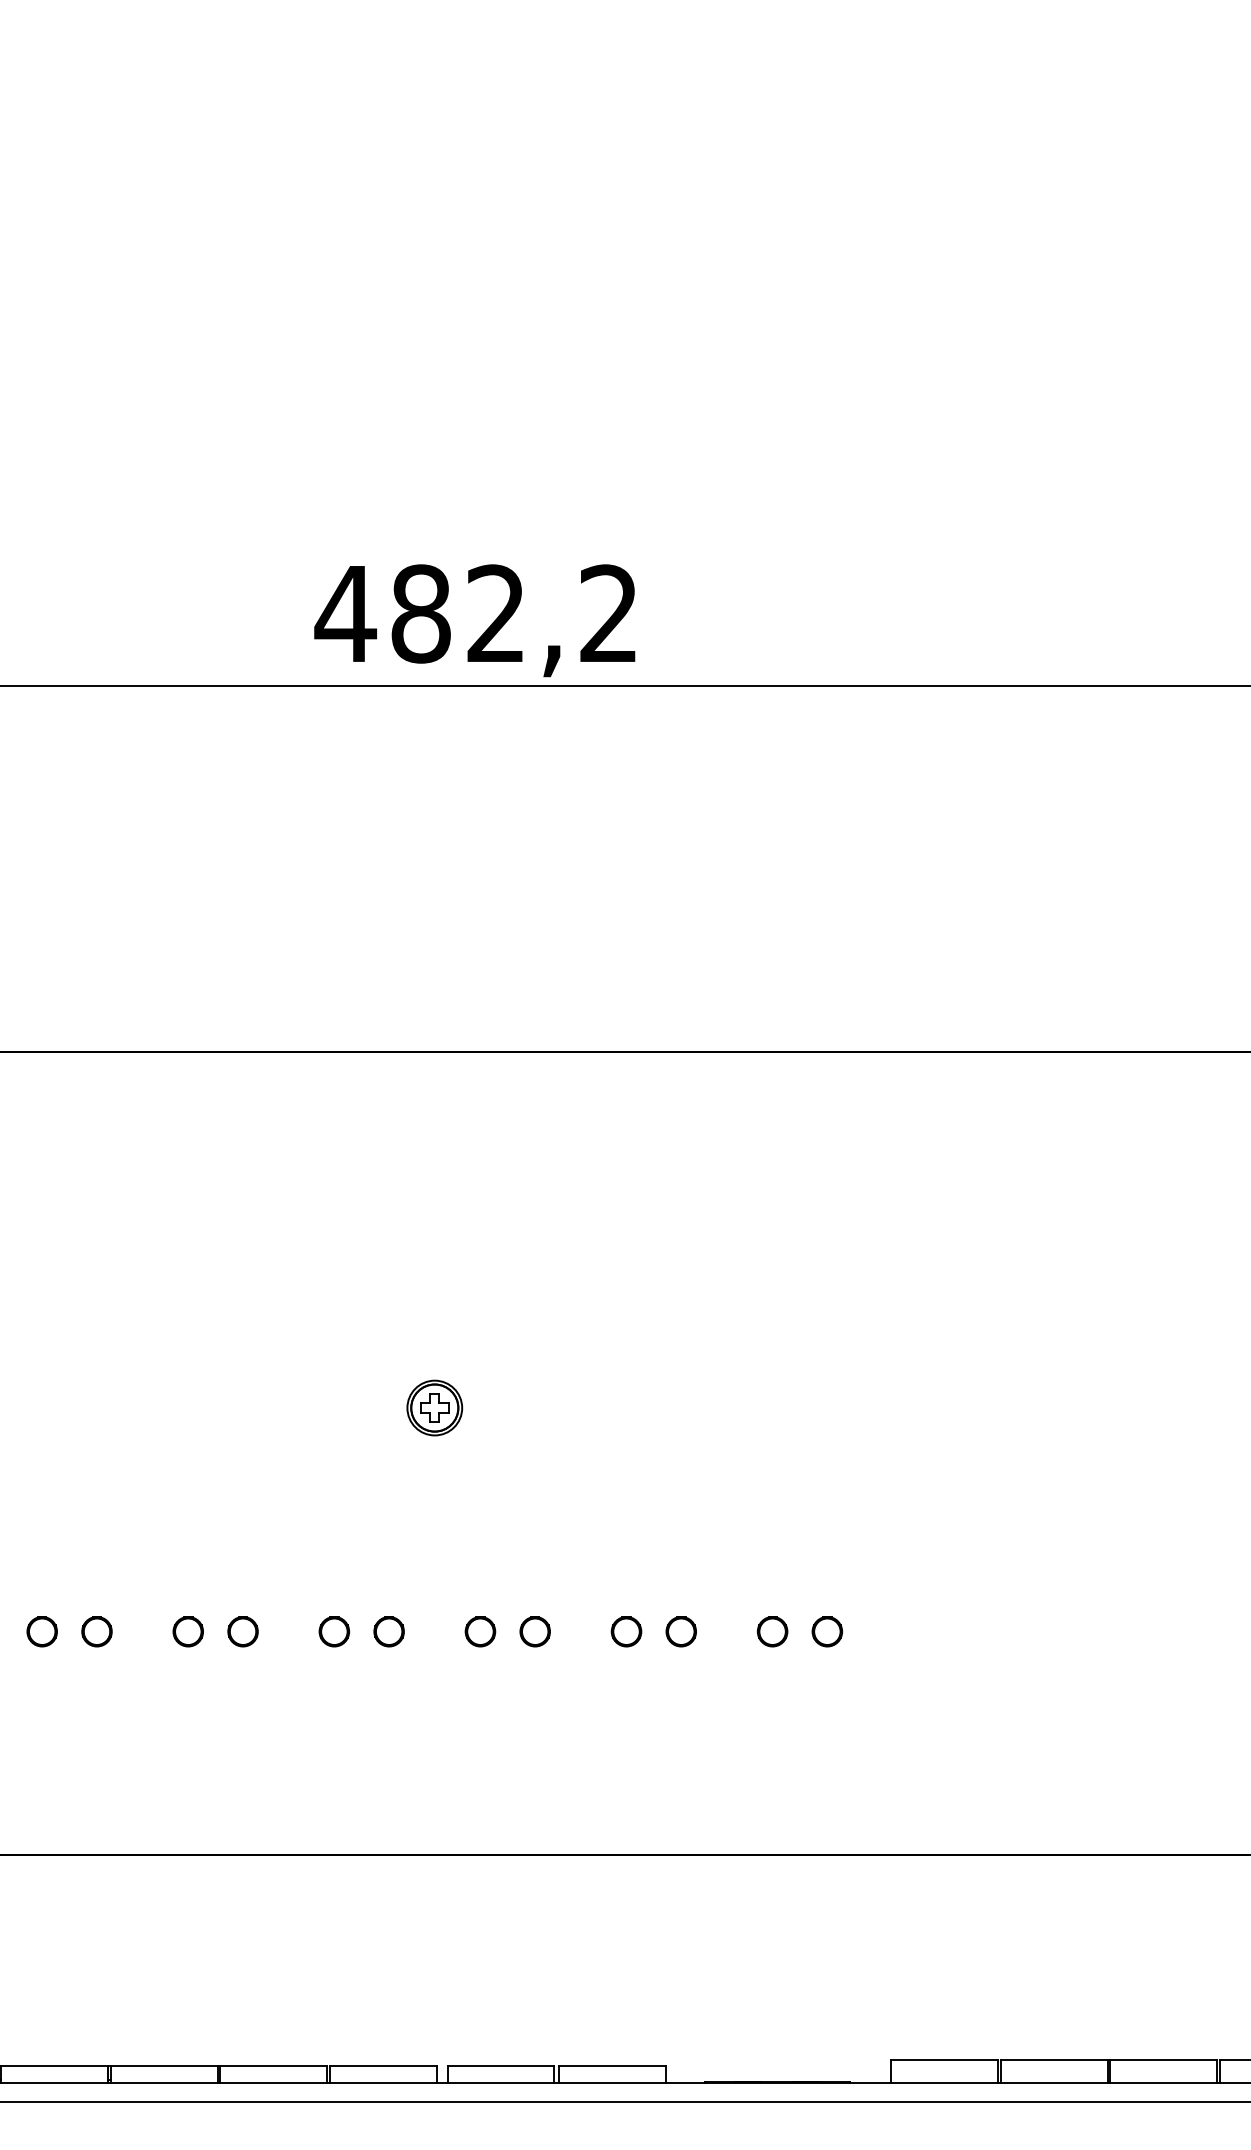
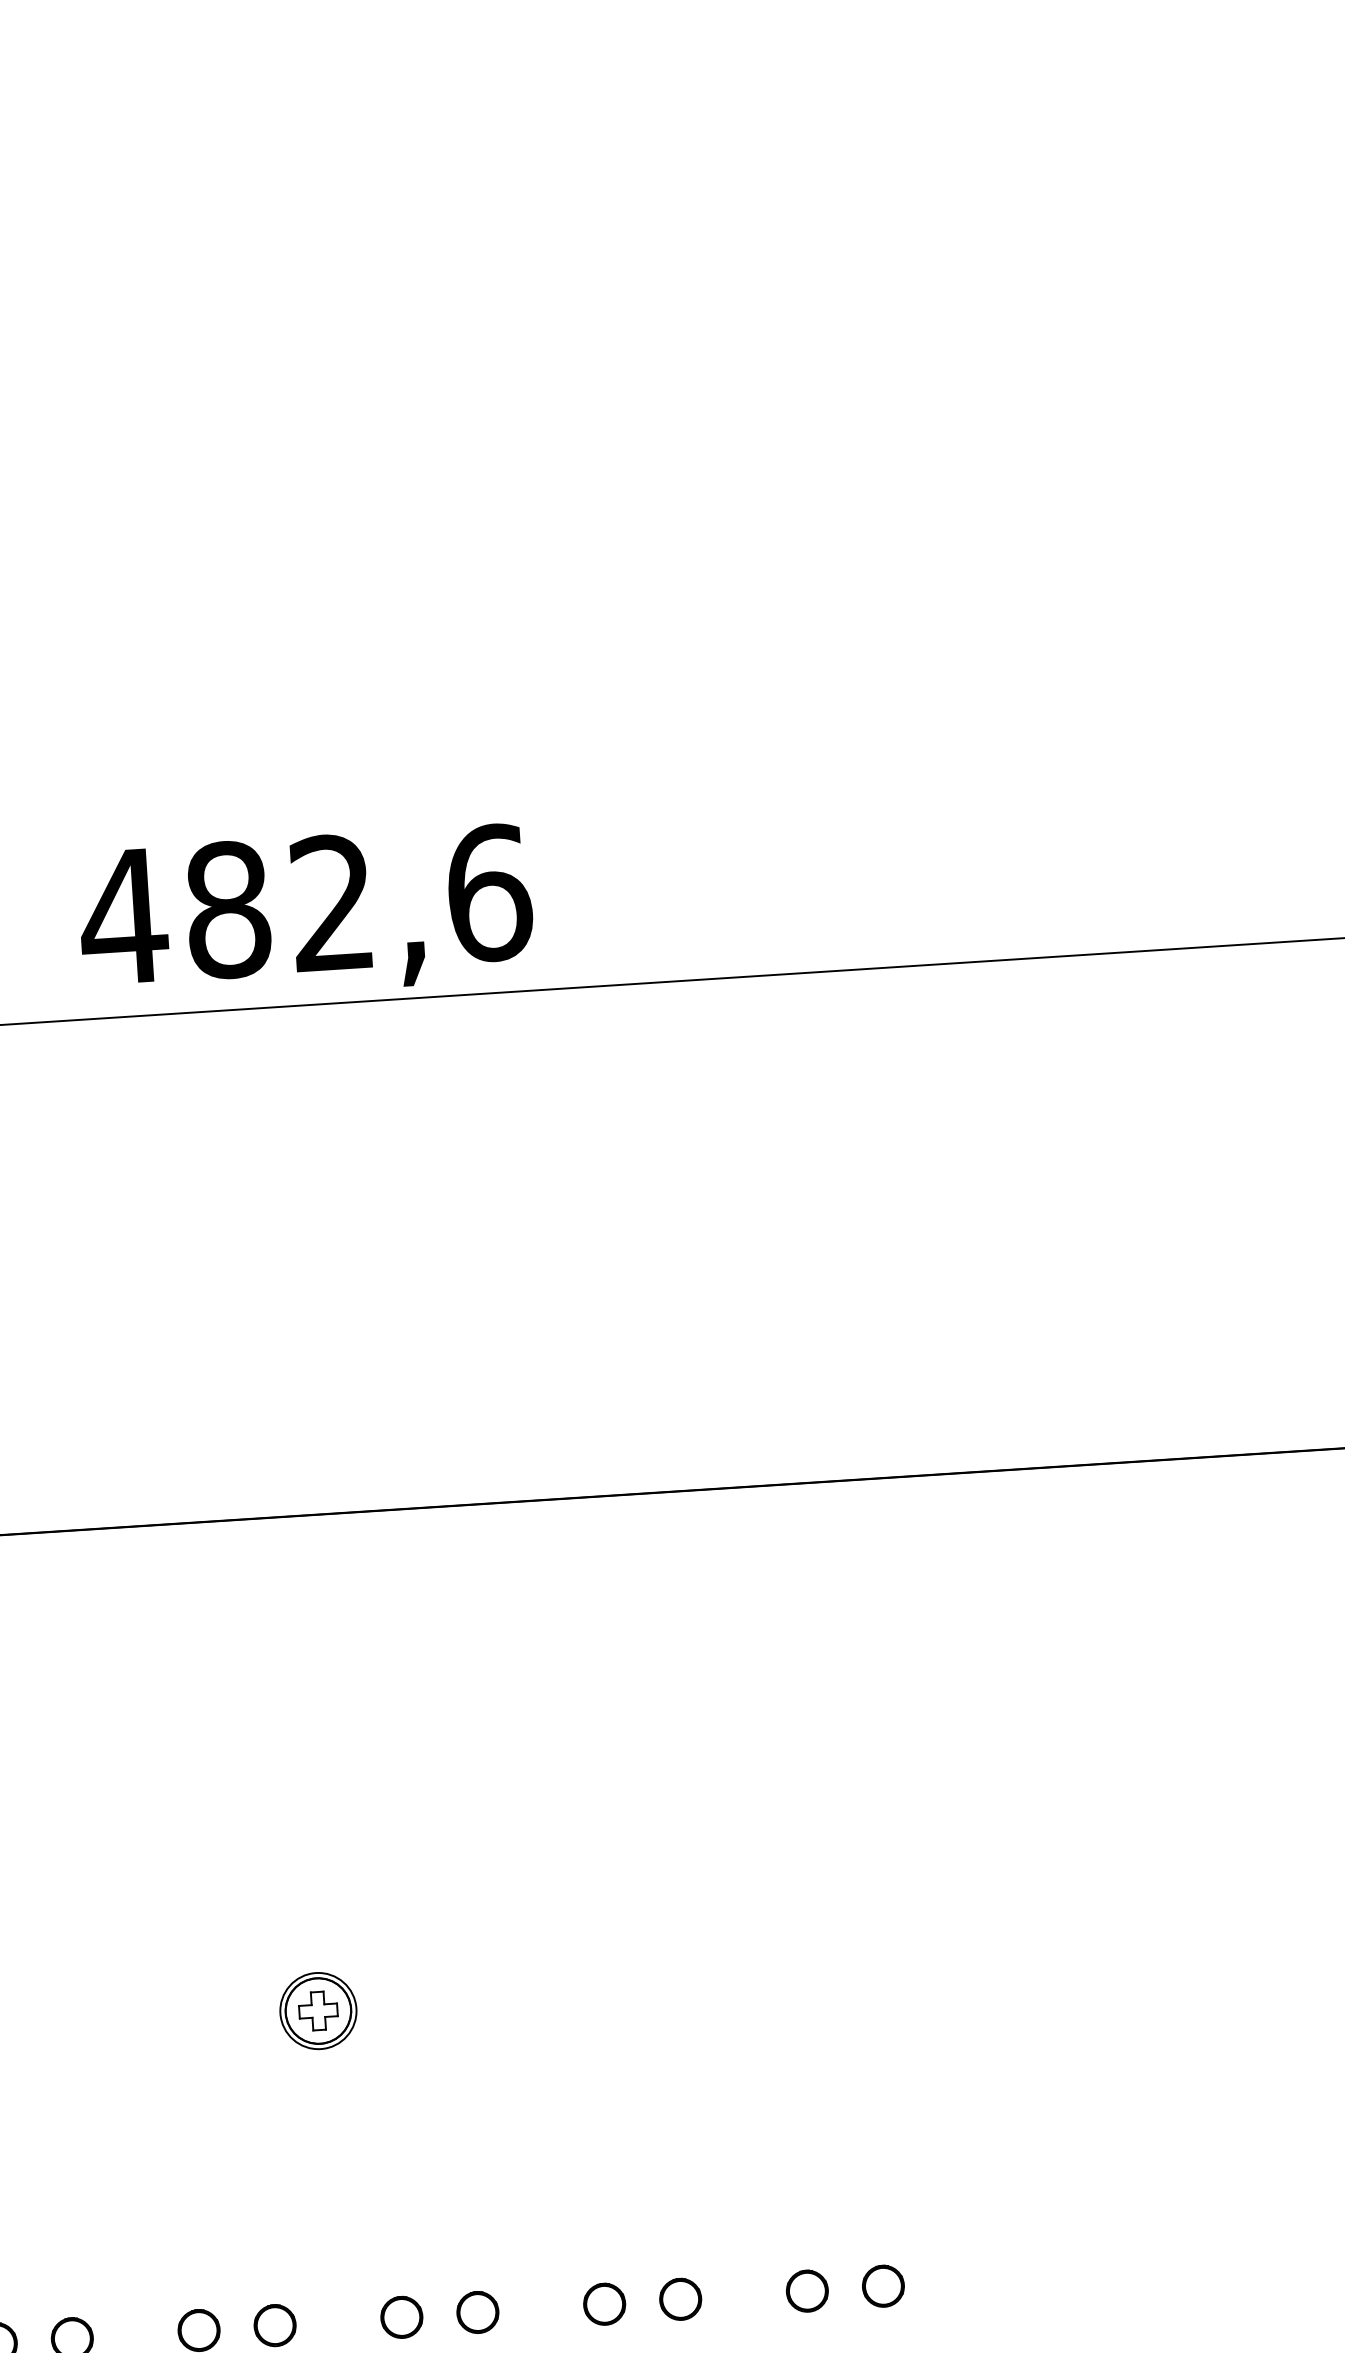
text: (609, 613) -> (489, 892), 482,2 -> 482,6

